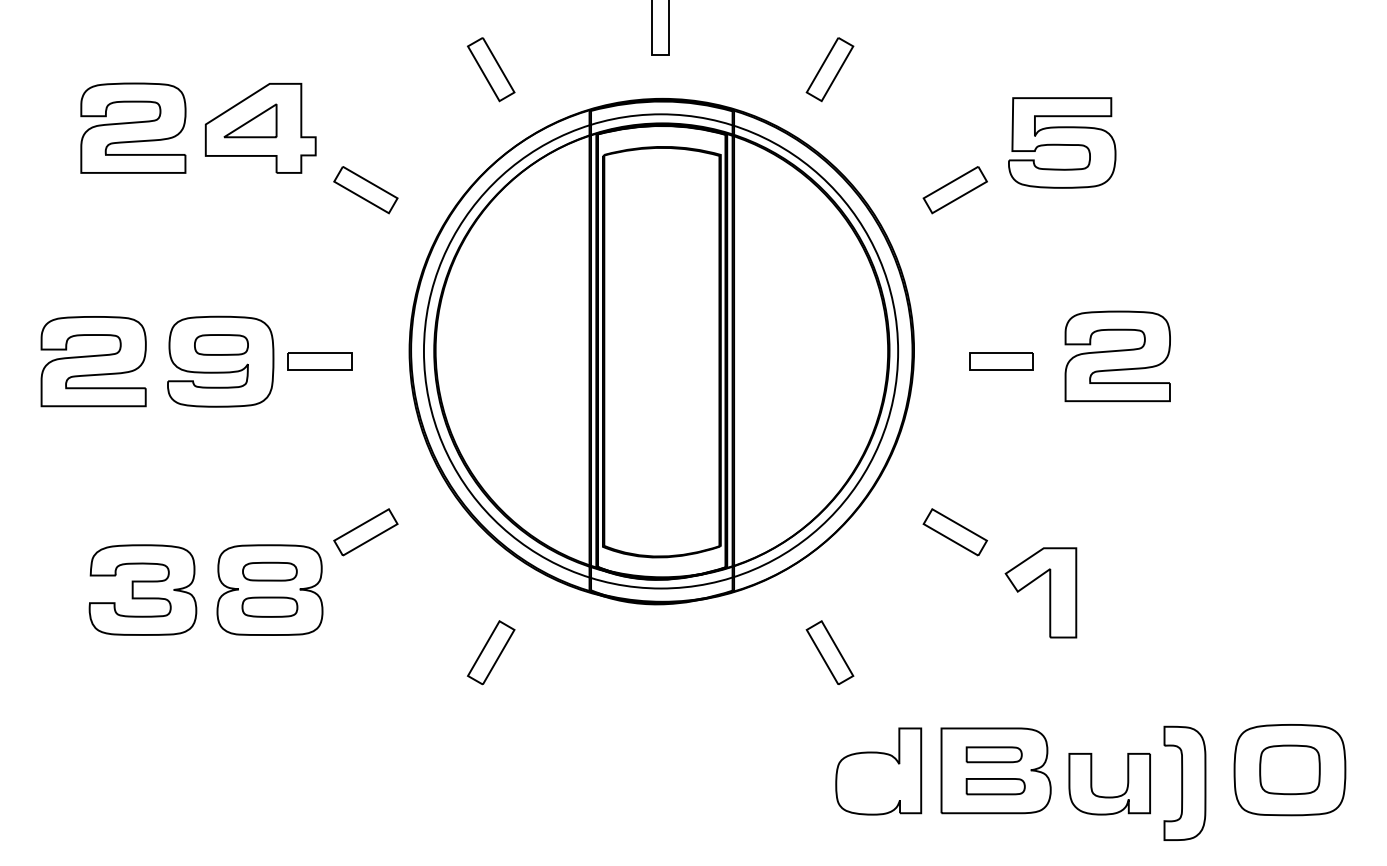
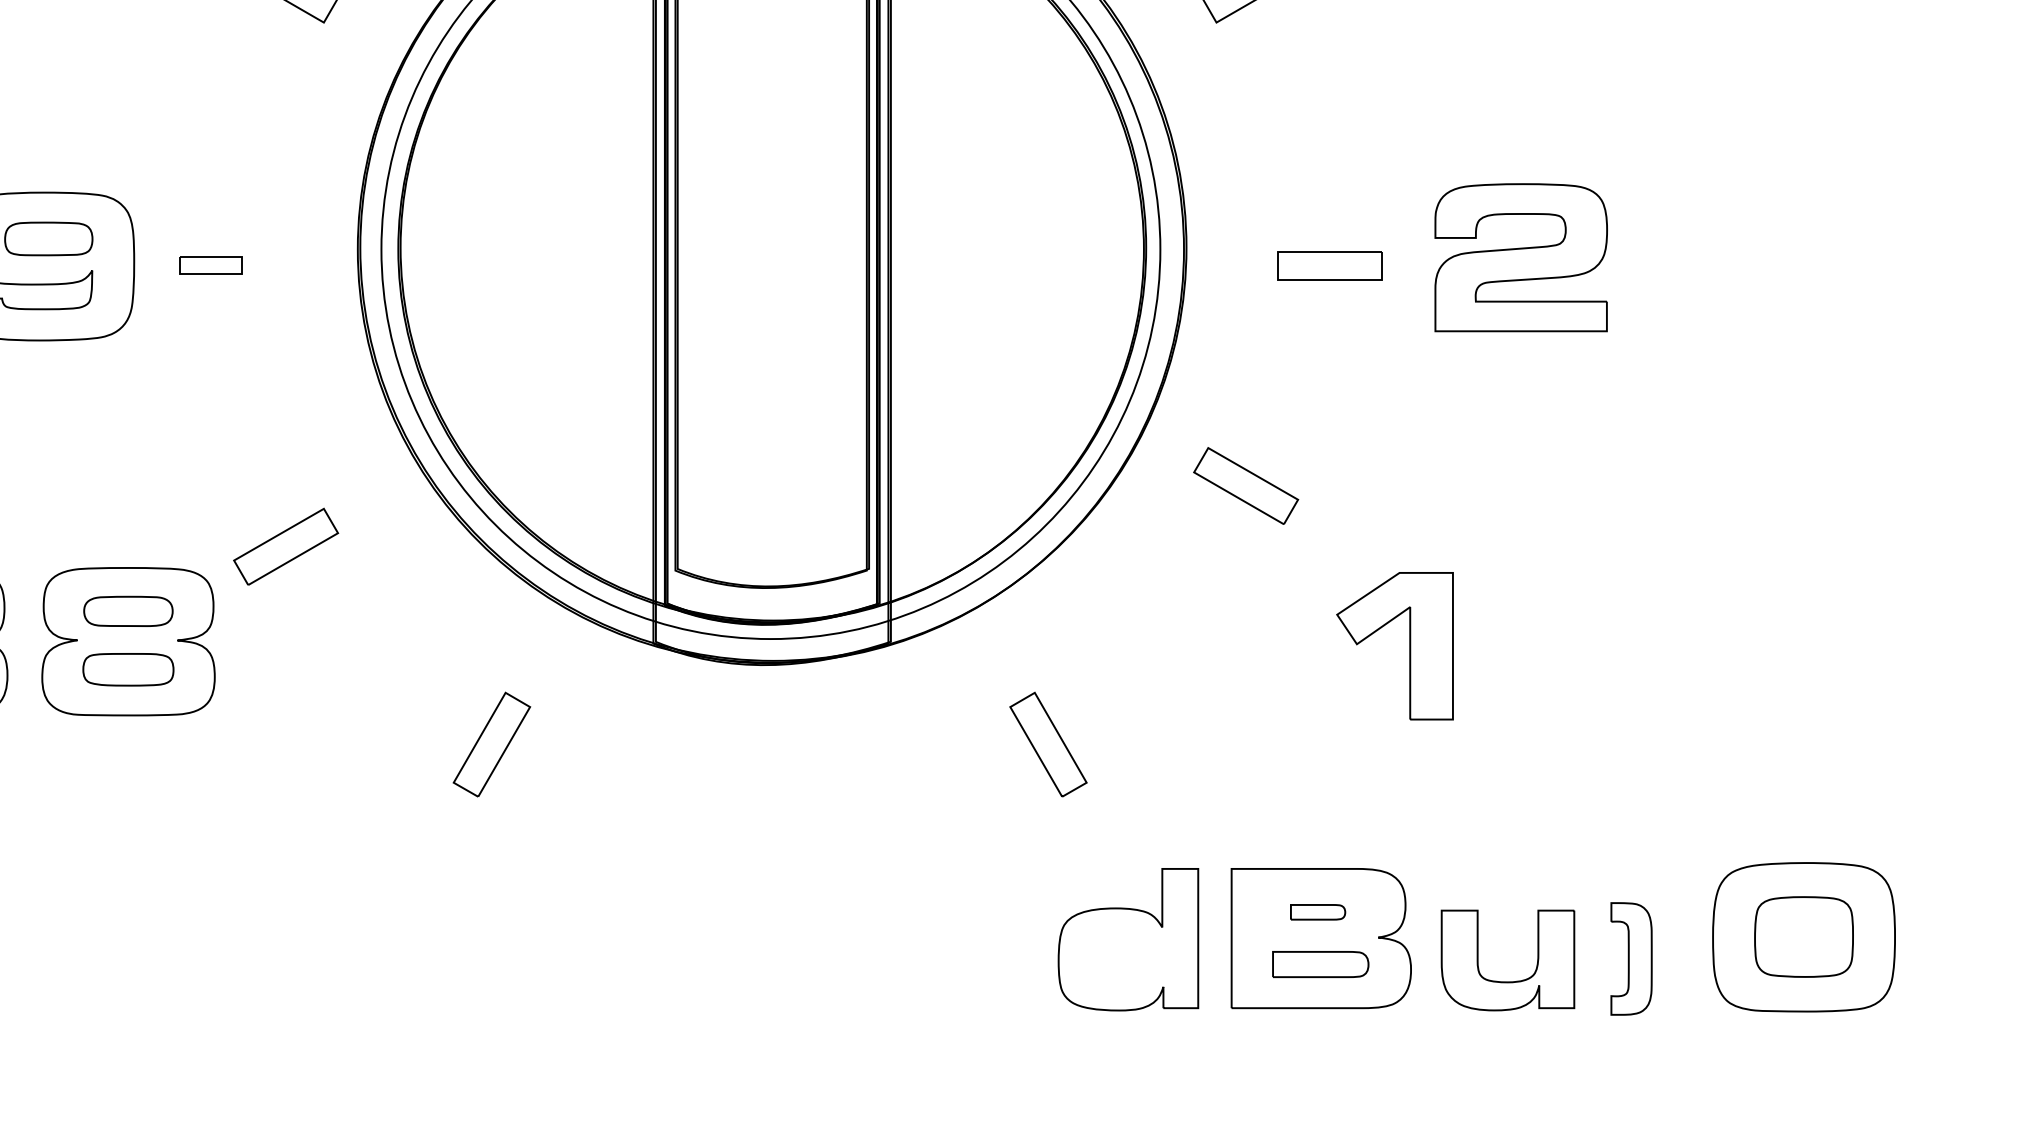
part: (319, 361) -> (209, 266), size x0.6
part: (954, 532) -> (1244, 486), moved
part: (993, 754) -> (1317, 911), size x0.6
part: (1184, 782) -> (1630, 957), size x0.6

